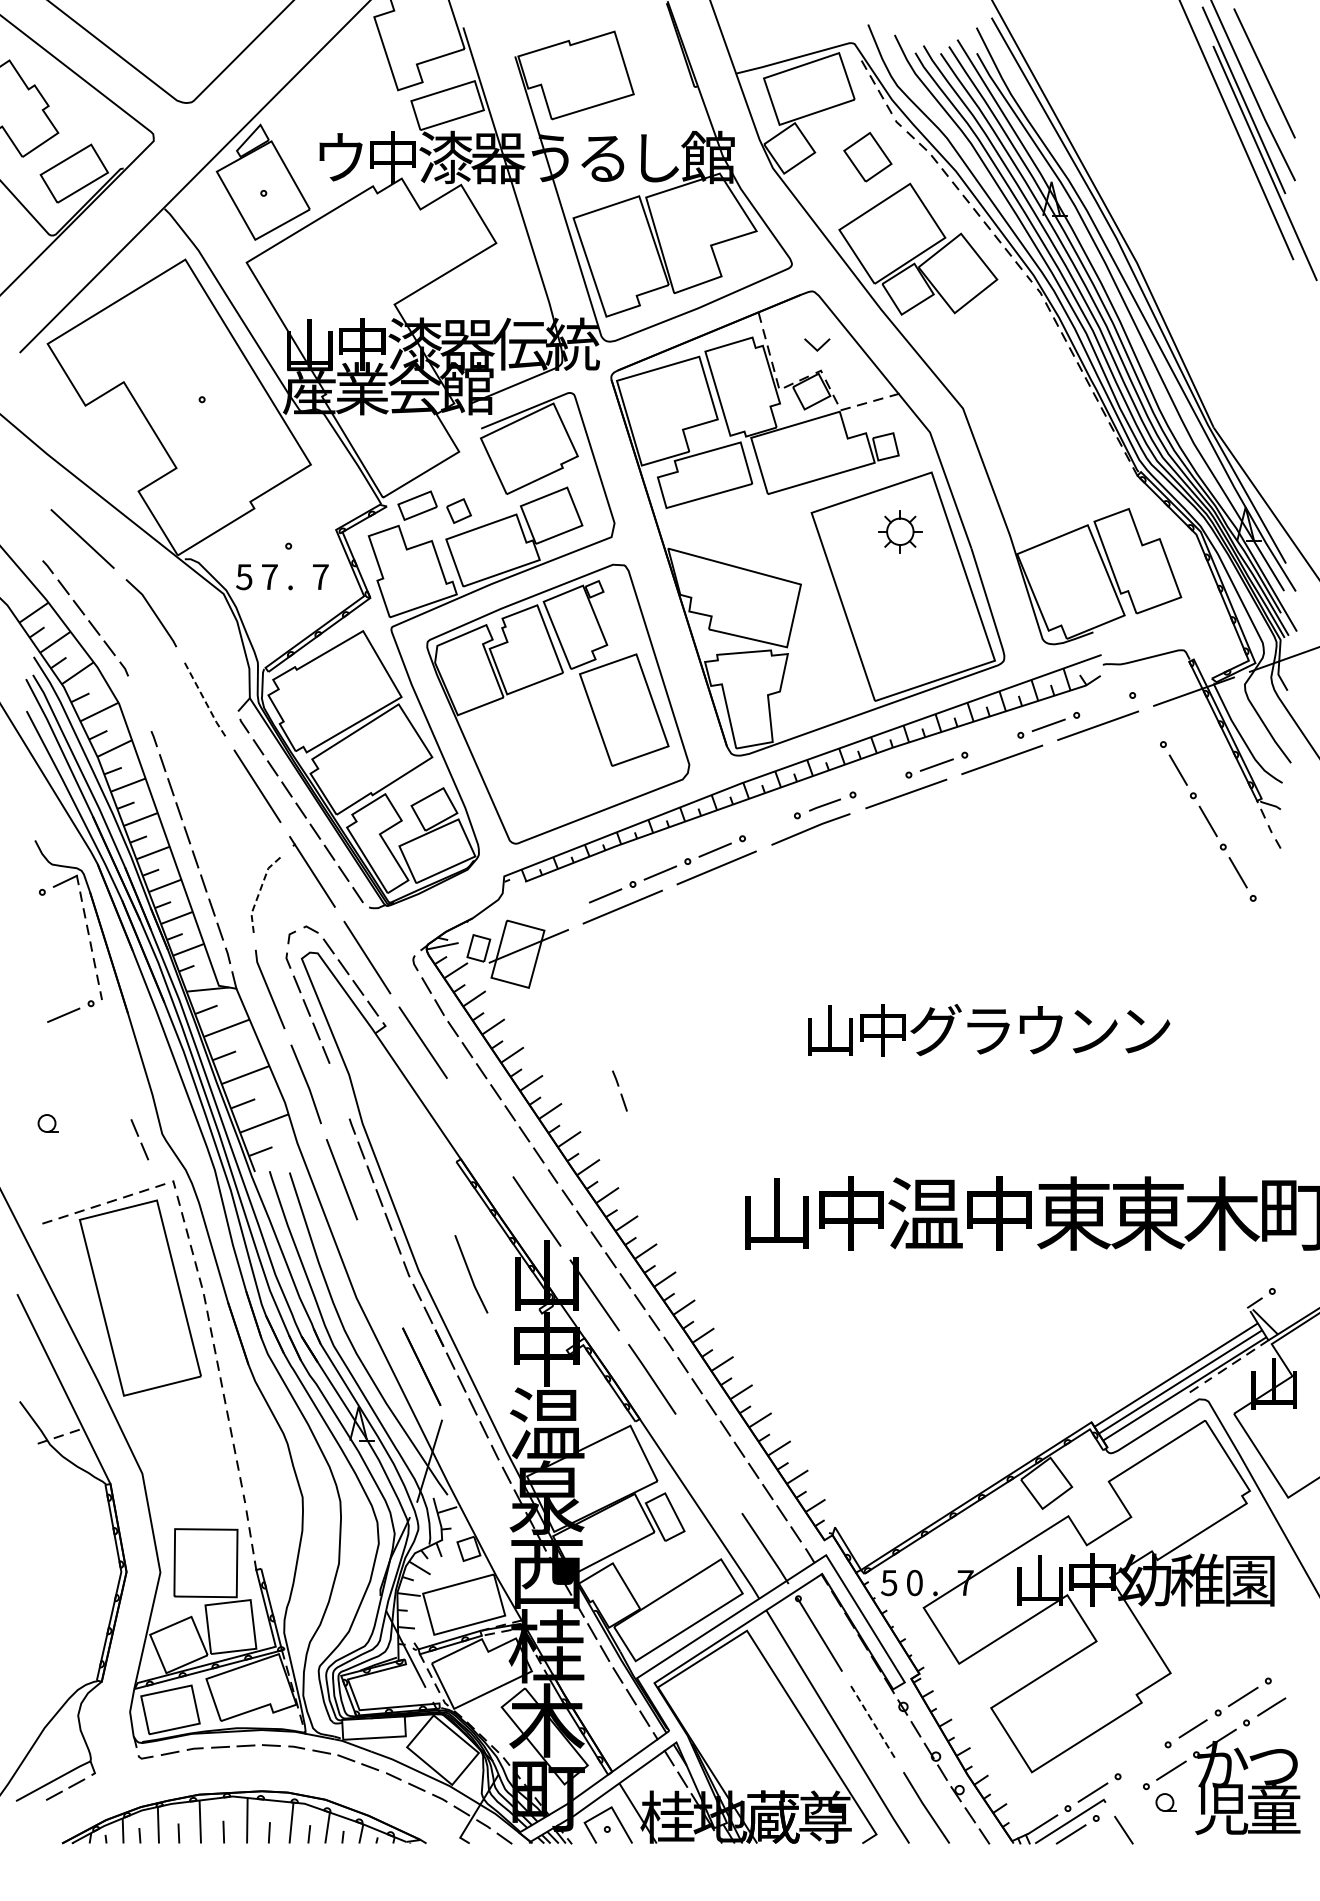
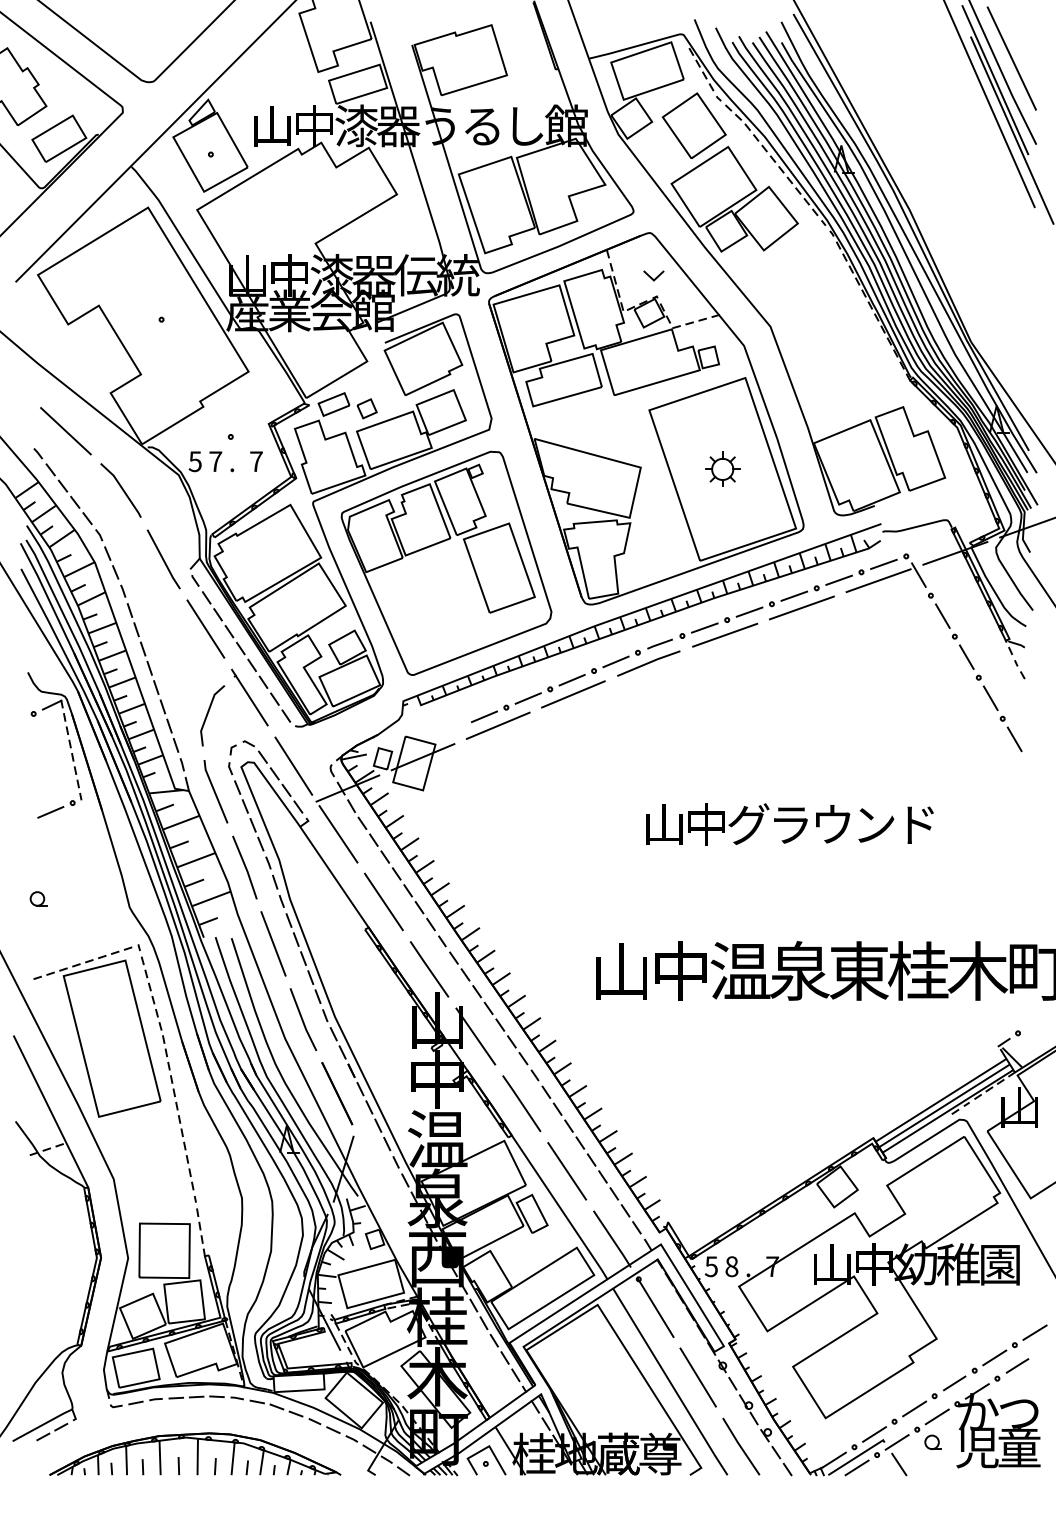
part: (867, 156) -> (694, 125), size x1.67
text: (340, 157) -> (272, 125), ウ -> 山
part: (900, 531) -> (722, 469), moved
line: (204, 699) -> (163, 559), dashed -> solid
line: (1104, 705) -> (883, 564), added
line: (1147, 718) -> (918, 574), added
line: (992, 744) -> (794, 595), added
line: (880, 784) -> (704, 627), added
line: (769, 826) -> (615, 661), added
line: (259, 891) -> (207, 713), dashed -> solid
line: (1267, 923) -> (1014, 738), added
line: (434, 985) -> (347, 788), added
text: (1147, 1031) -> (918, 825), ン -> ド
part: (619, 1090) -> (271, 872), moved
line: (479, 1127) -> (383, 902), added
line: (139, 1136) -> (111, 560), moved
text: (1000, 1213) -> (800, 970), 中 -> 泉
text: (1147, 1213) -> (918, 970), 東 -> 桂
line: (471, 1274) -> (303, 1019), moved
line: (708, 1463) -> (566, 1171), added
text: (914, 1582) -> (731, 1266), 0 -> 8
line: (1293, 1665) -> (1034, 1332), added
line: (872, 1721) -> (698, 1377), dashed -> solid
line: (1142, 1760) -> (914, 1408), added
line: (1120, 1802) -> (896, 1442), added

